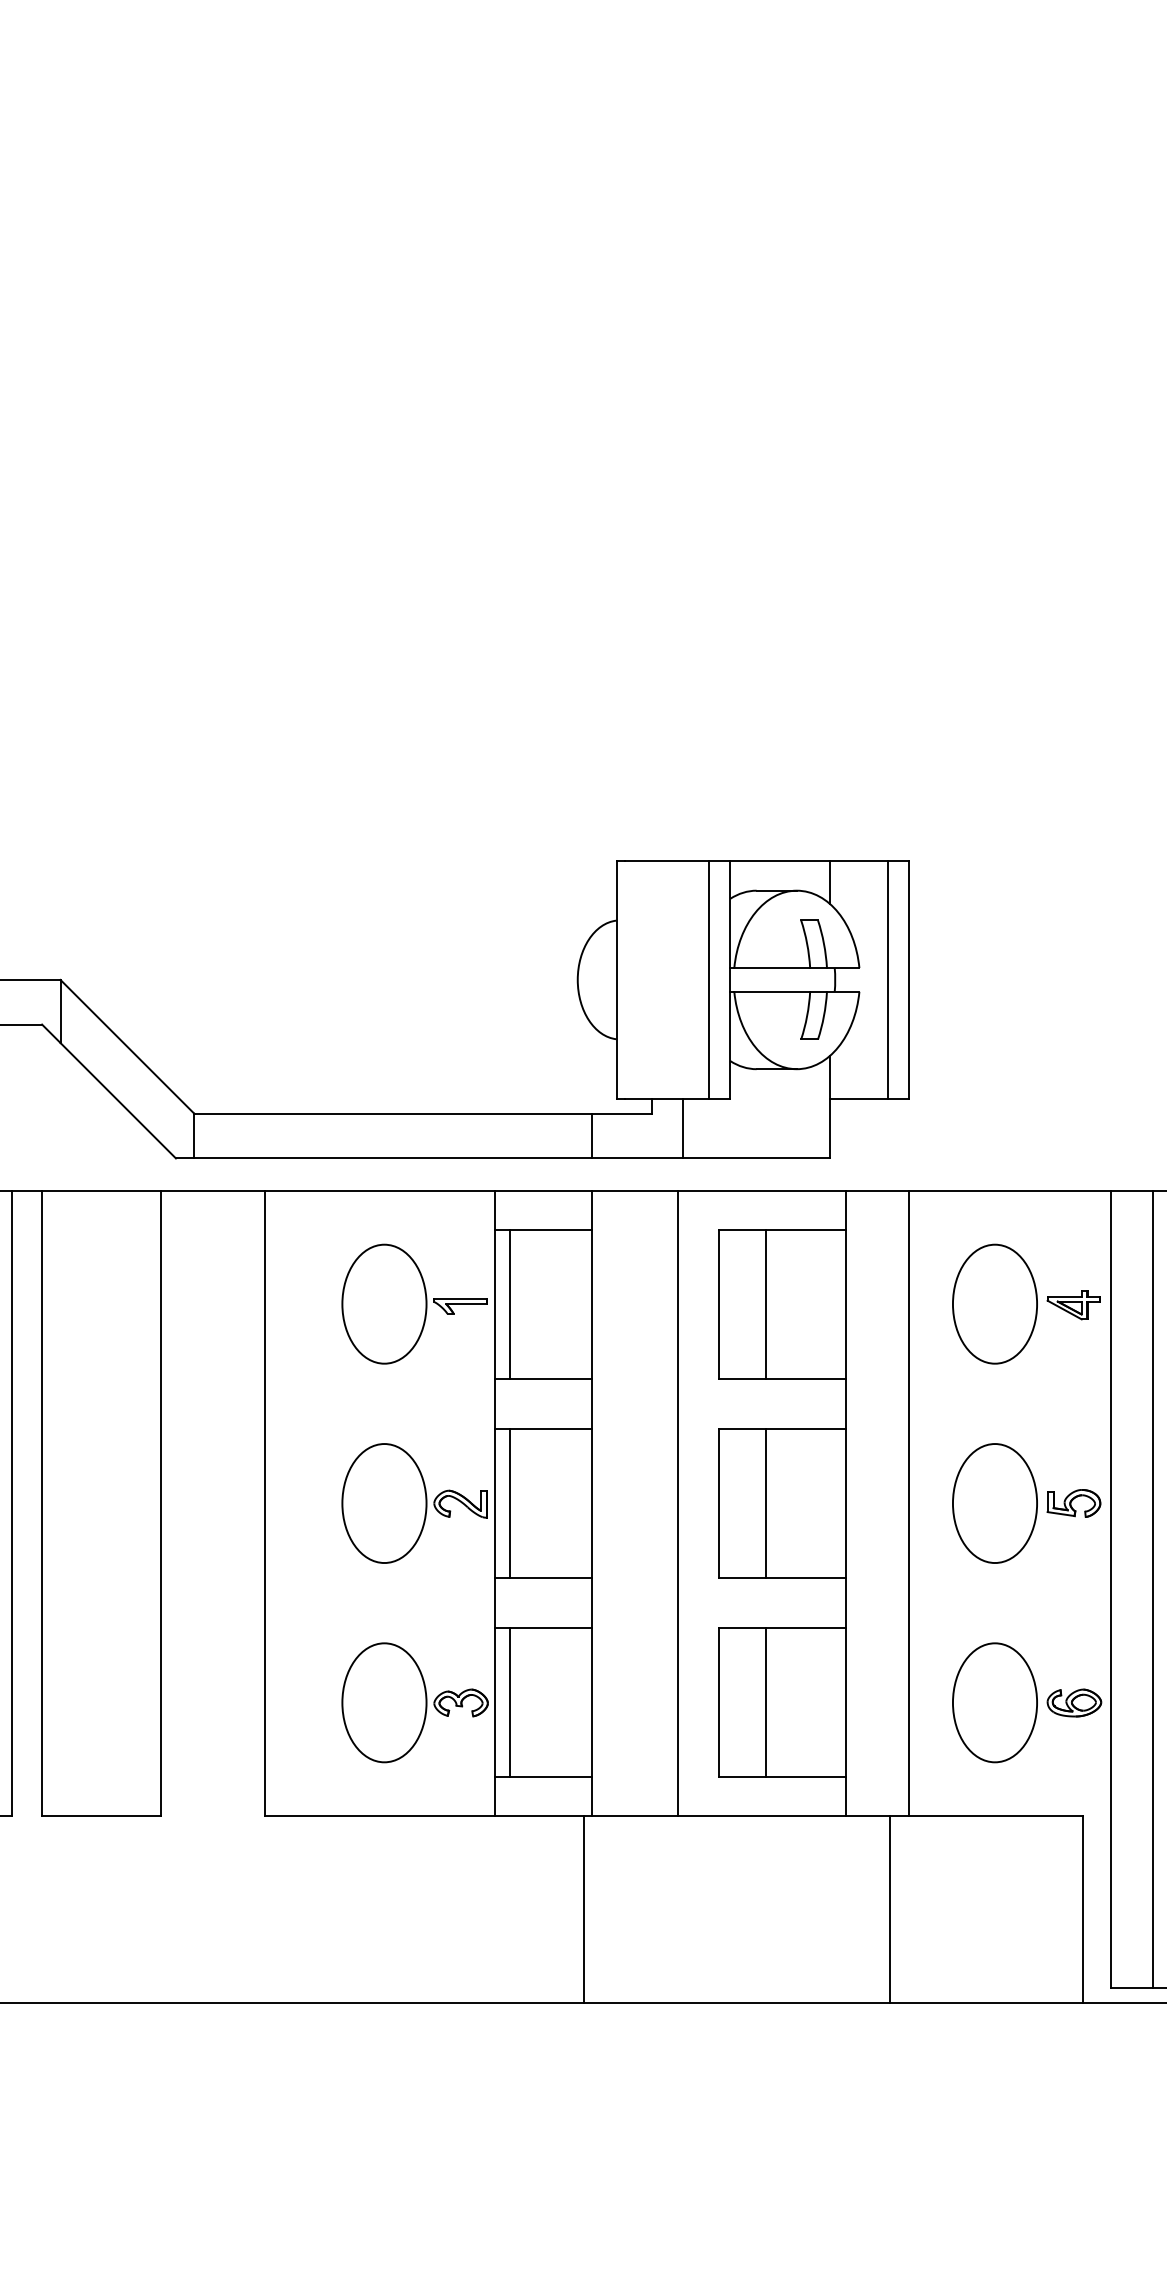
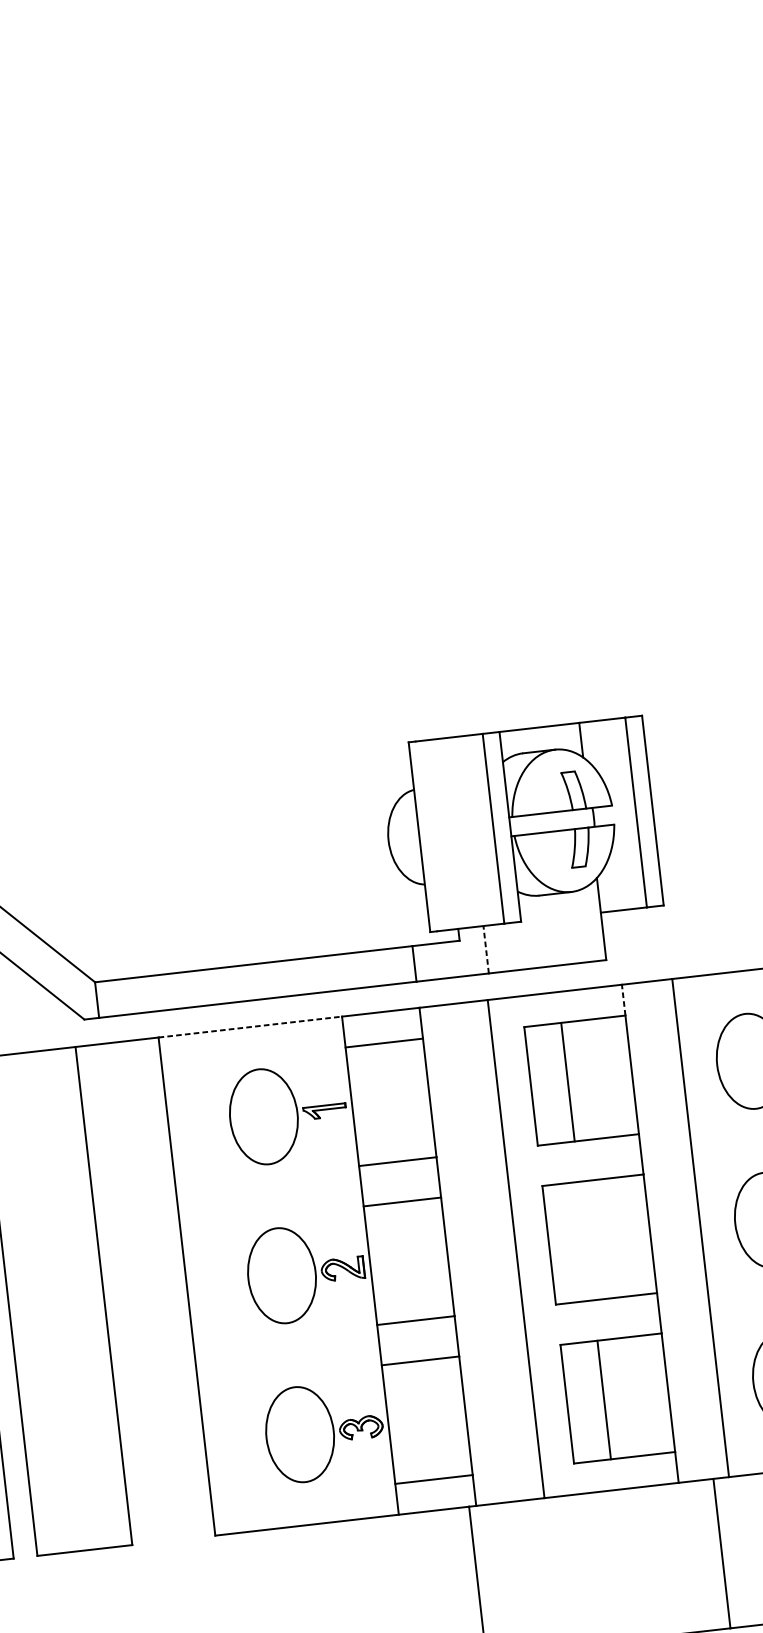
line: (683, 1128) -> (486, 949), solid -> dashed
line: (380, 1191) -> (250, 1027), solid -> dashed
line: (846, 1210) -> (623, 1000), solid -> dashed
line: (509, 1303) -> (363, 1104), removed
line: (509, 1503) -> (381, 1264), removed
line: (765, 1503) -> (585, 1241), removed
line: (509, 1702) -> (399, 1423), removed

